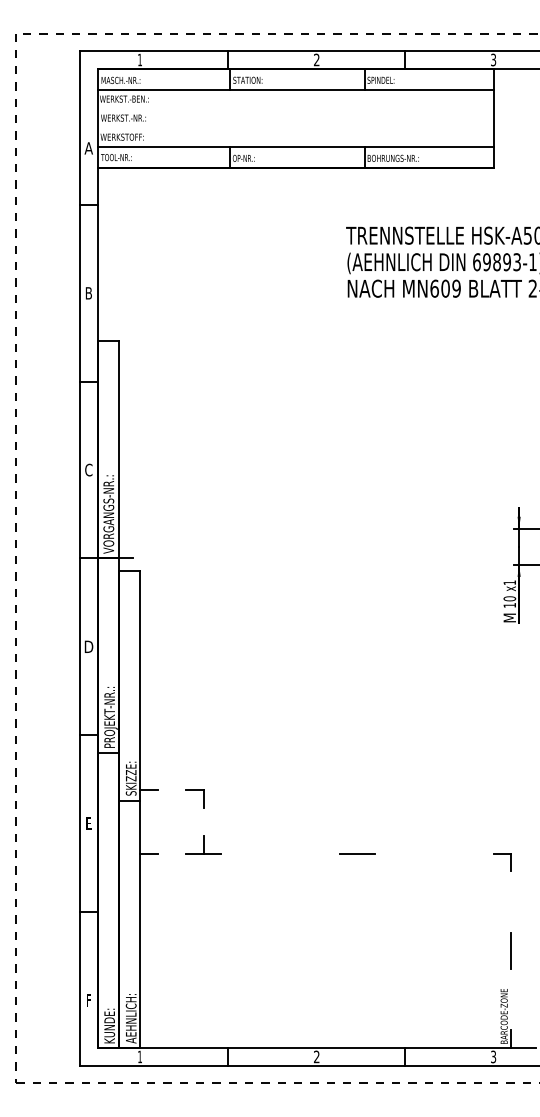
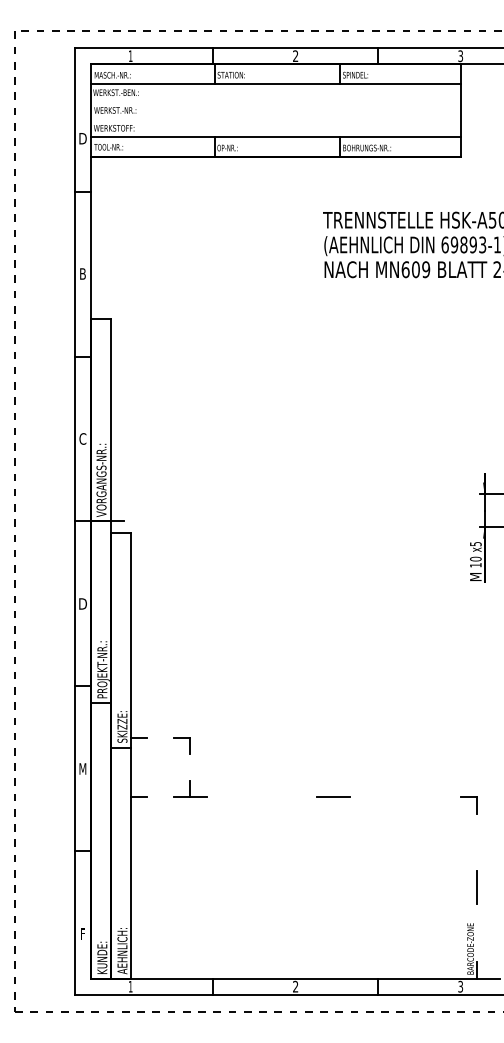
text: (88, 148) -> (82, 138), A -> D
text: (509, 582) -> (475, 543), x1 -> x5
text: (88, 823) -> (82, 768), E -> M

